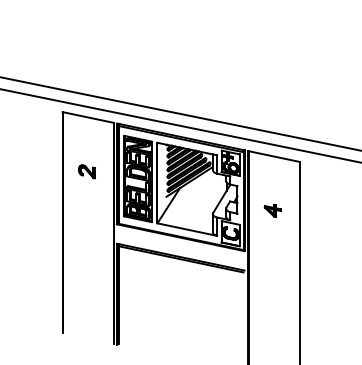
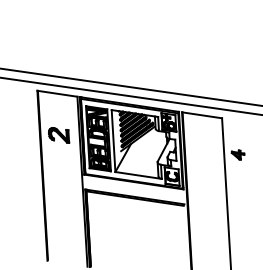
part: (86, 171) -> (58, 135), size x1.6
part: (272, 210) -> (237, 154), moved

